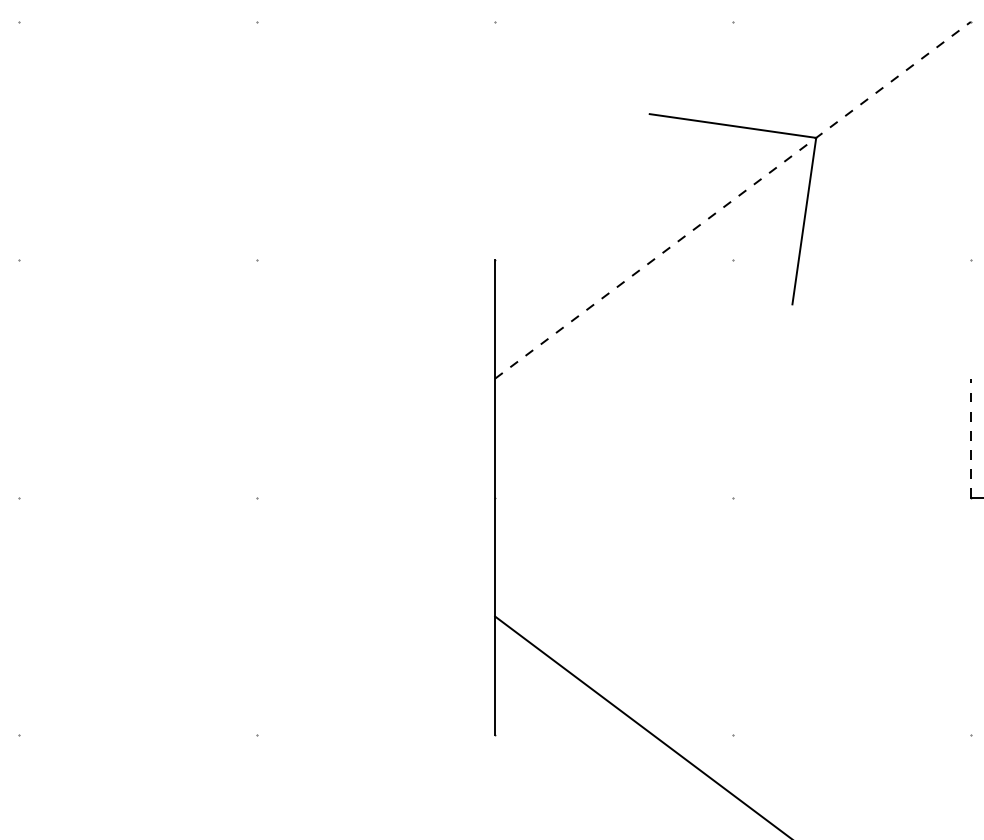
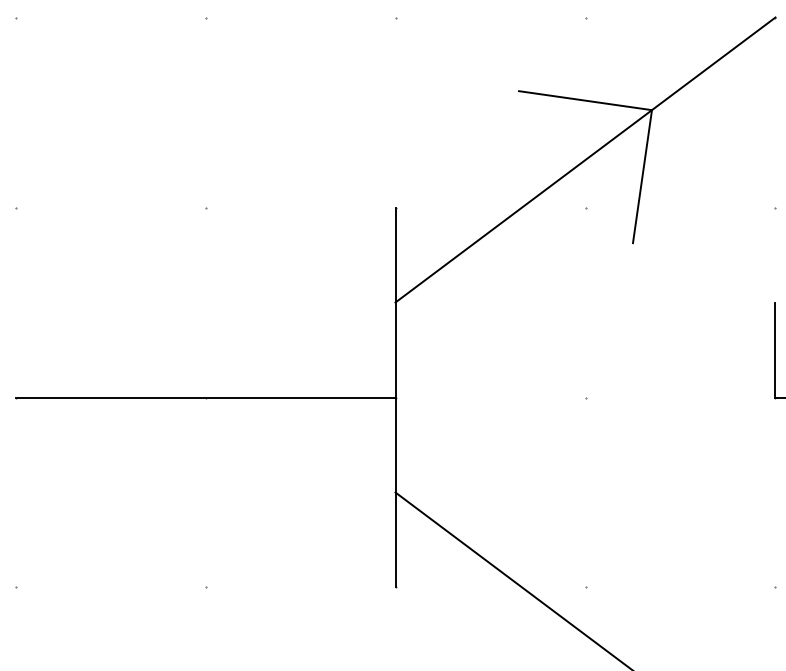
line: (732, 199) -> (585, 159), dashed -> solid
line: (970, 437) -> (775, 349), dashed -> solid
line: (257, 497) -> (205, 397), added

